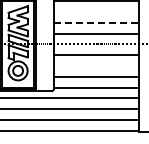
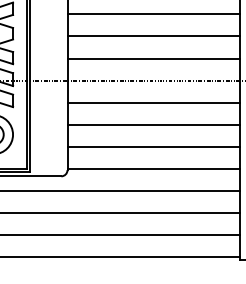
line: (96, 12) -> (154, 15), added
line: (96, 22) -> (154, 35), dashed -> solid
line: (96, 66) -> (154, 125), added

